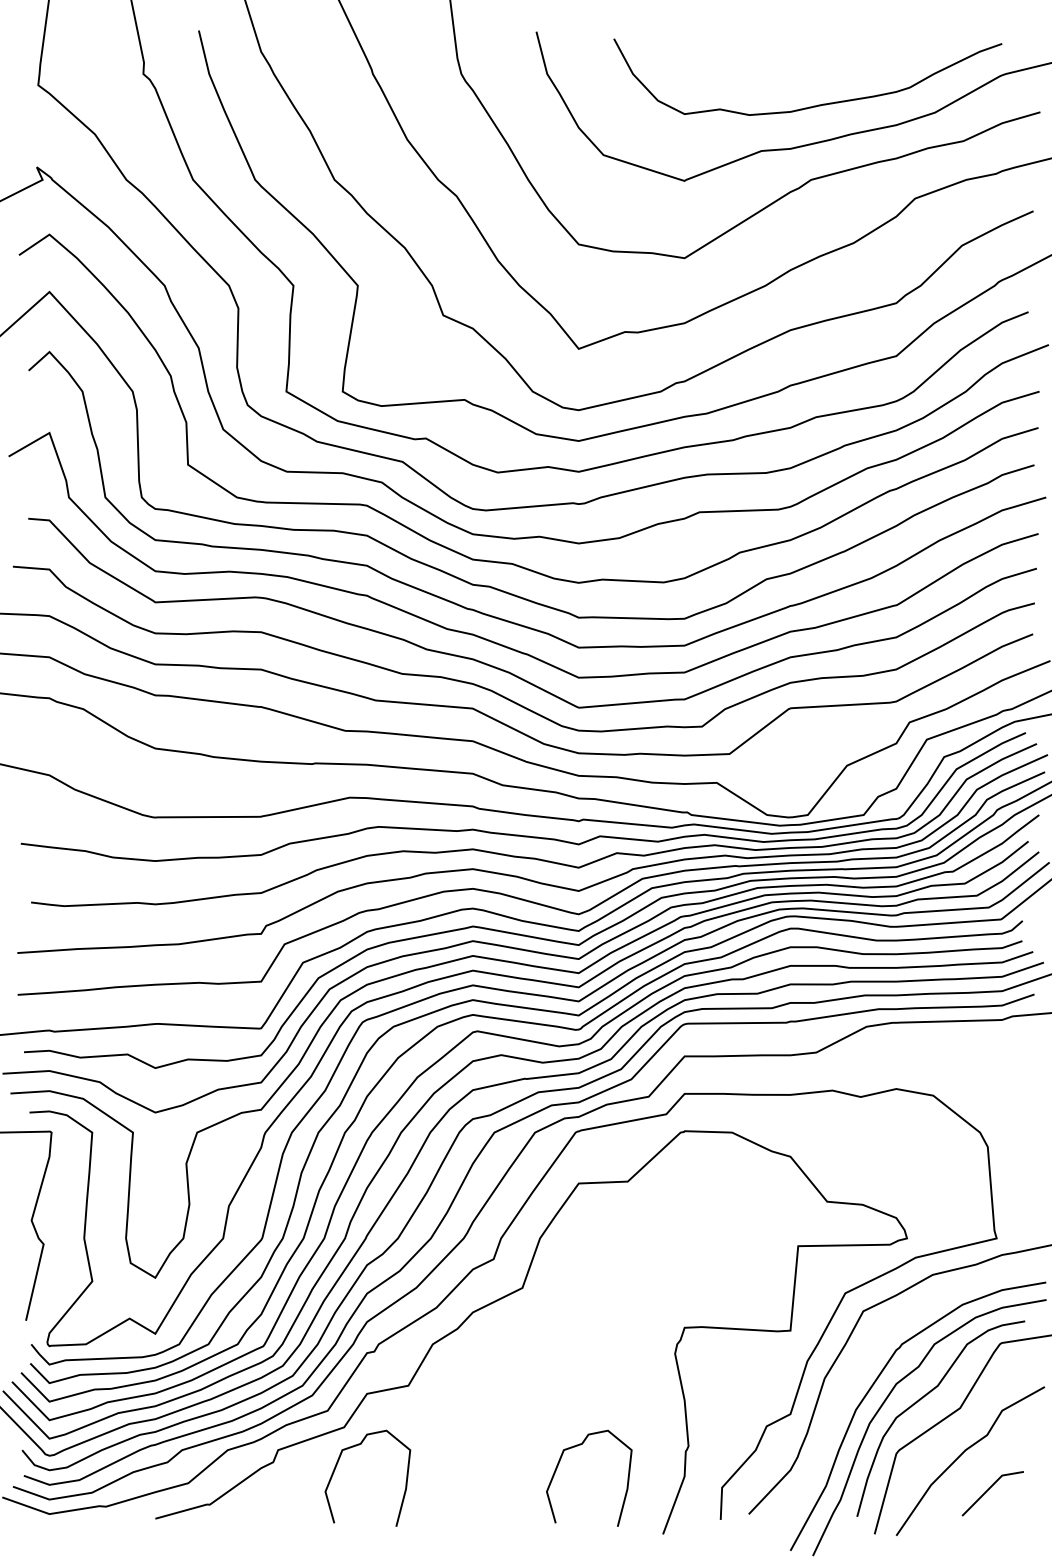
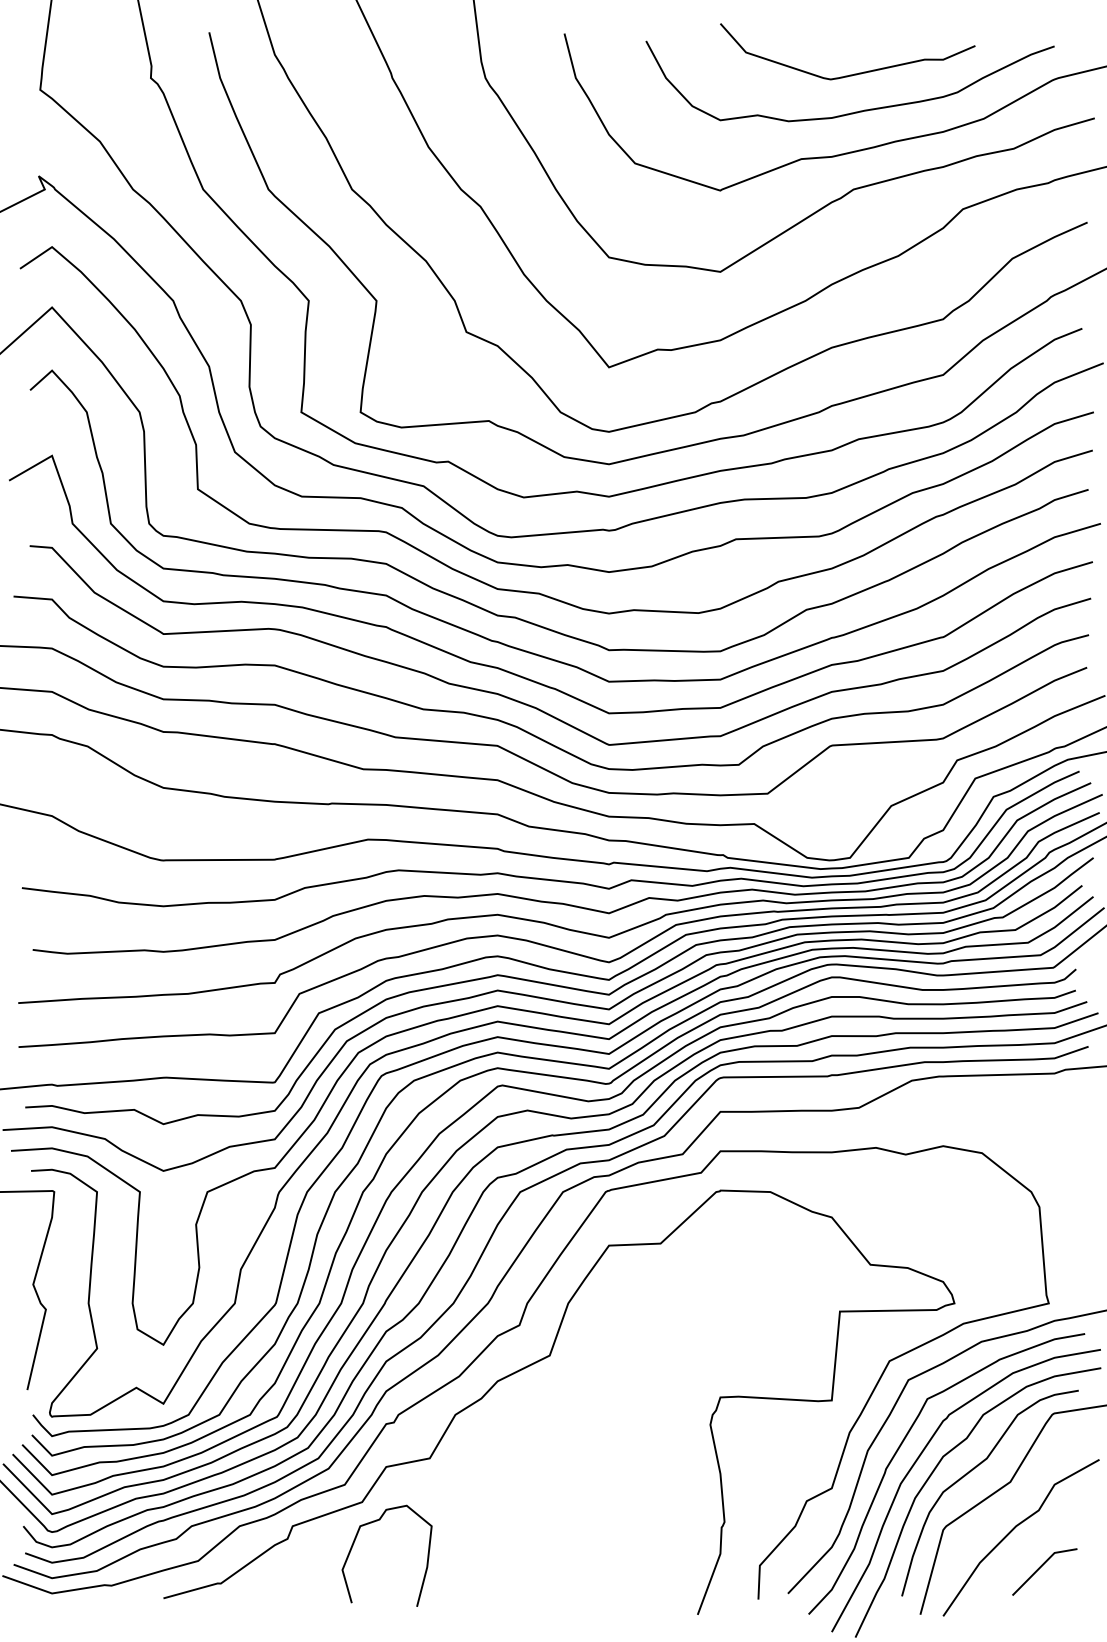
curve: (812, 69) -> (854, 73), added
curve: (857, 1372) -> (902, 1444), added
curve: (559, 1464) -> (588, 1541), removed

